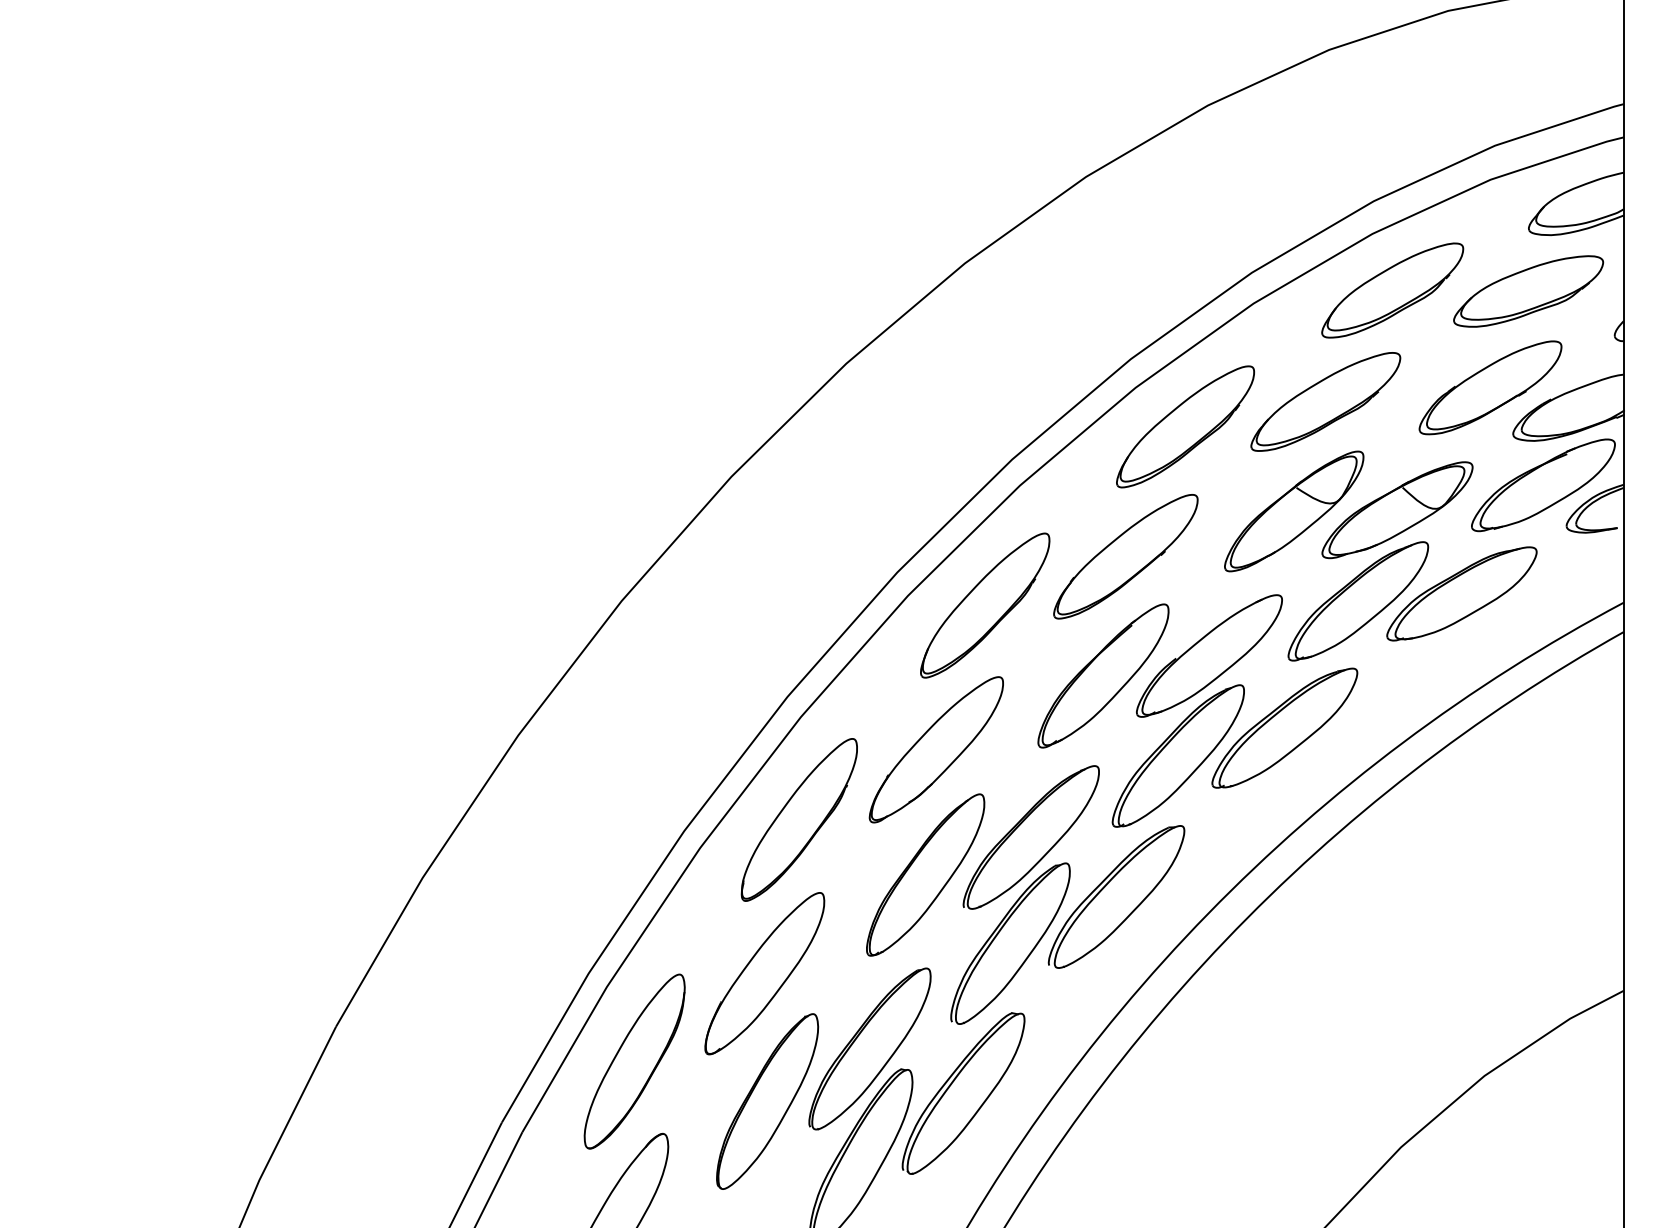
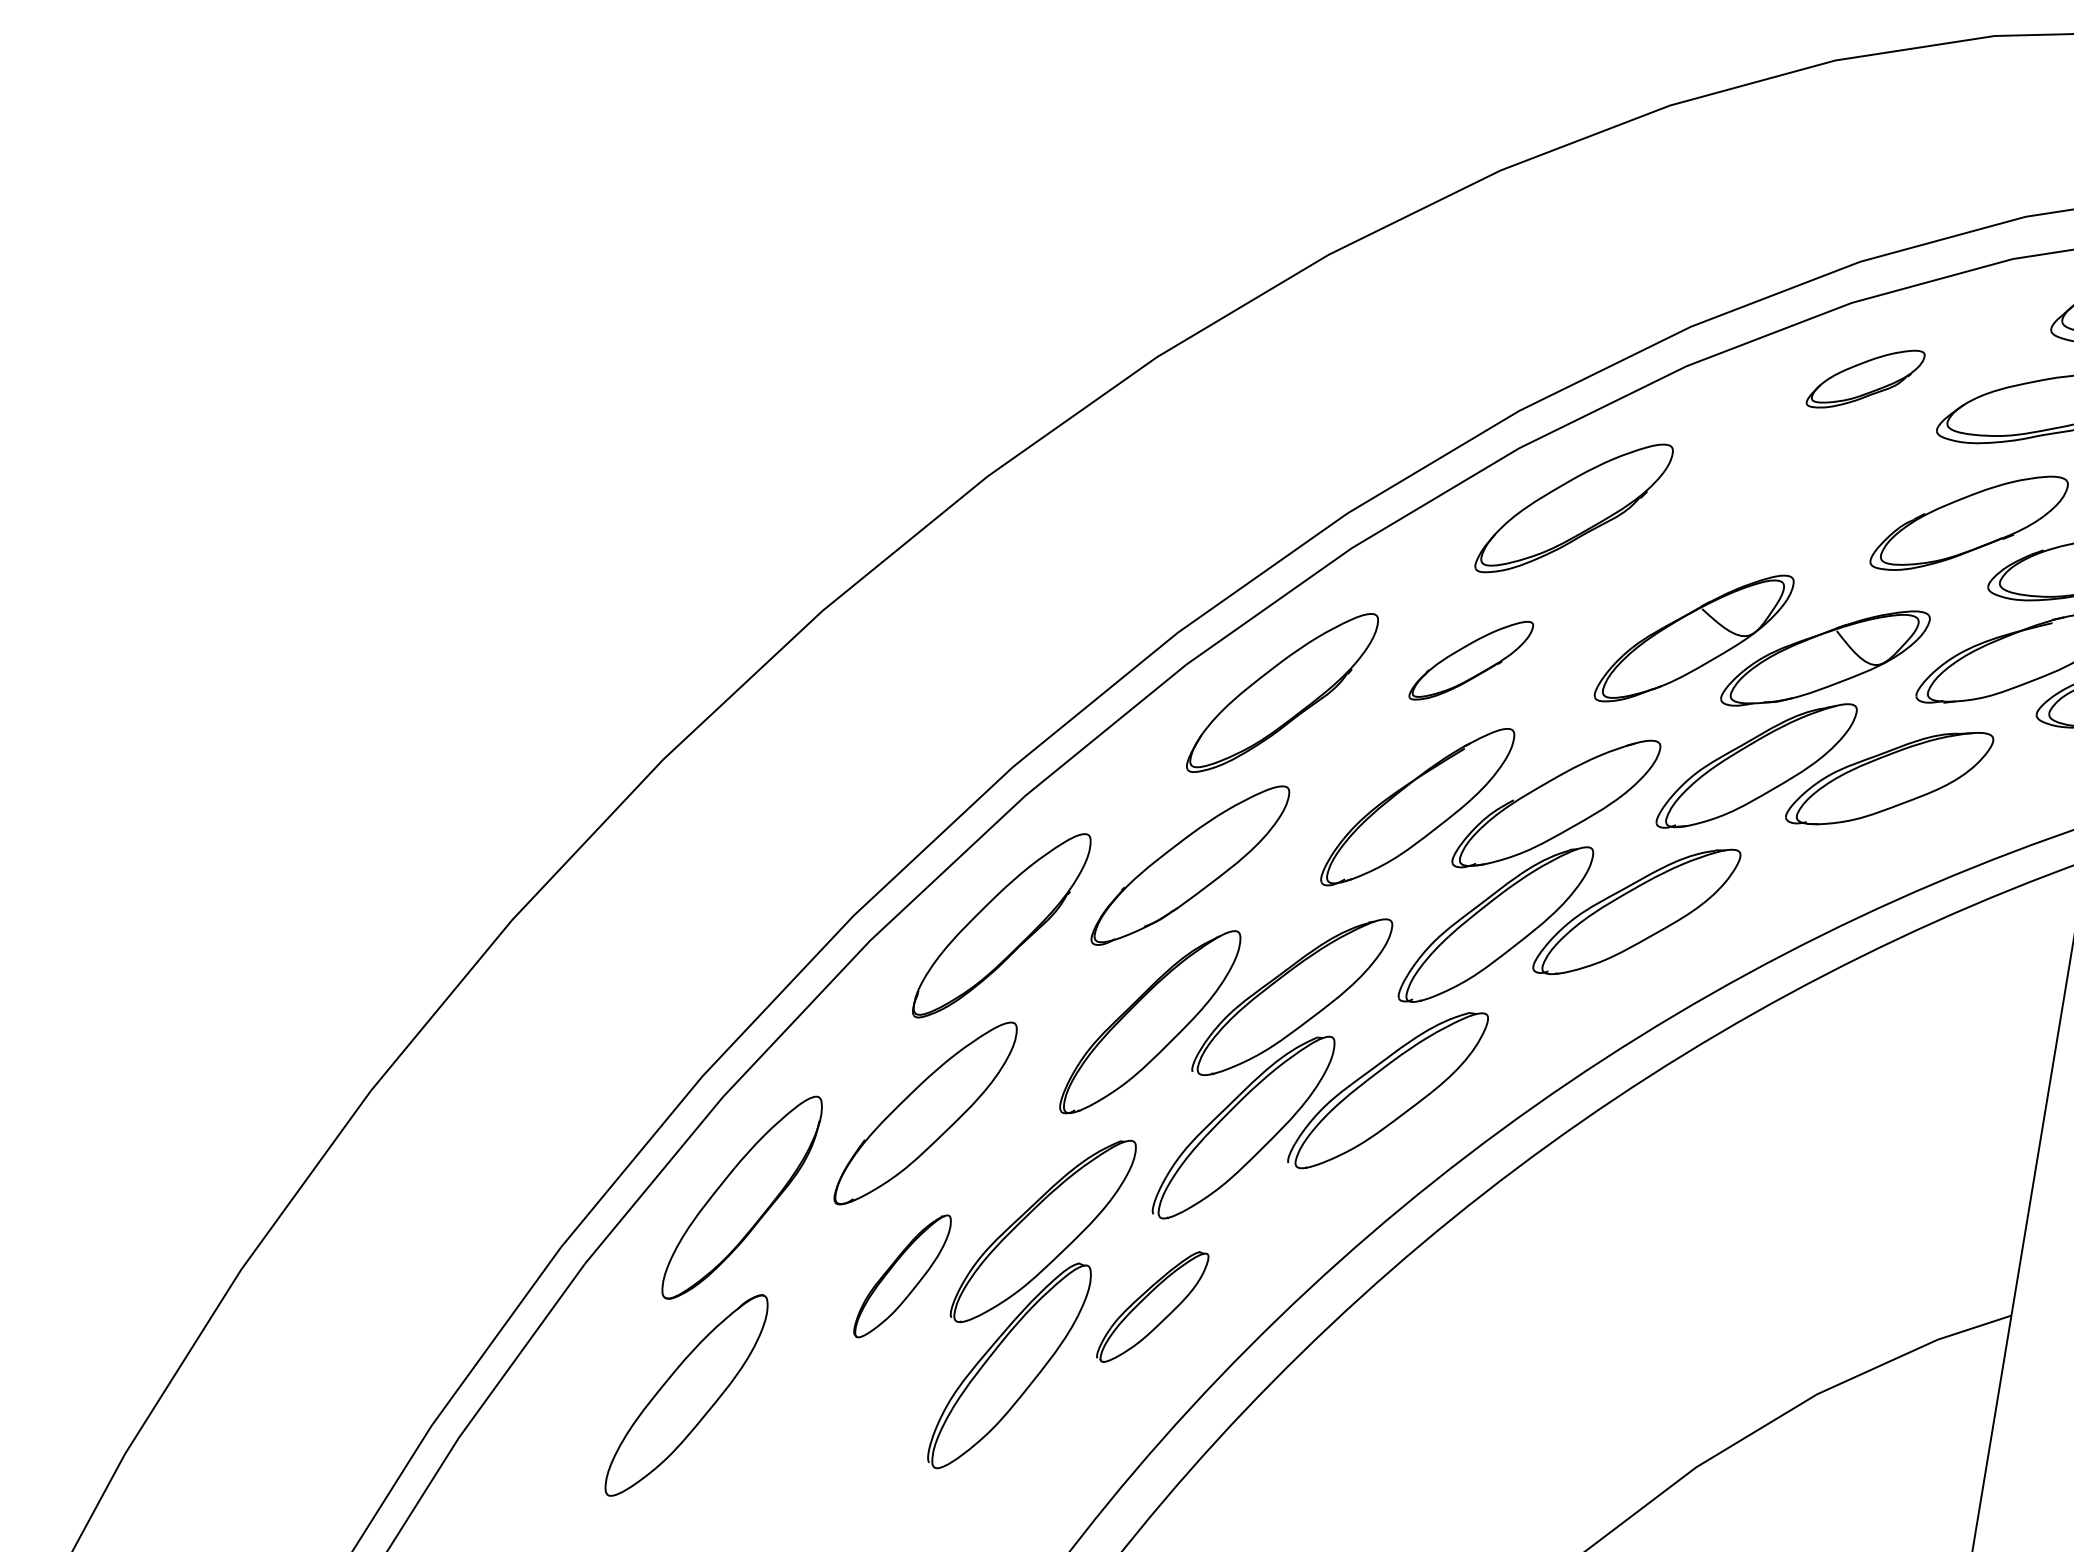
part: (1392, 290) -> (1865, 378), size x0.6
part: (1325, 401) -> (1757, 505), removed
part: (1125, 556) -> (1470, 660), size x0.6
part: (963, 1093) -> (1152, 1307), size x0.6
part: (767, 1101) -> (902, 1276), size x0.6

